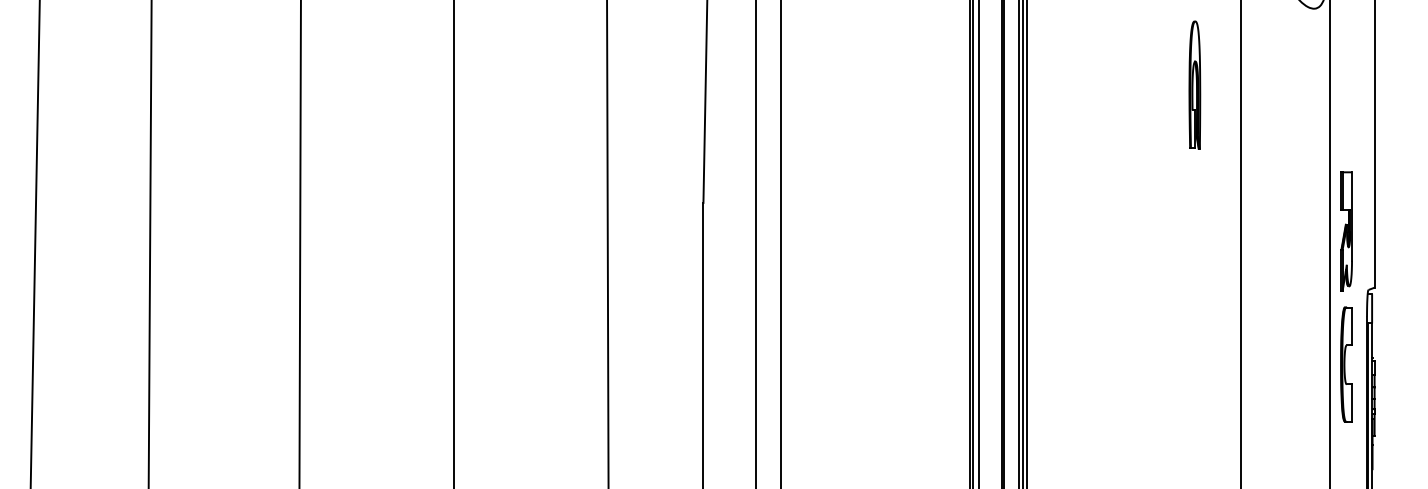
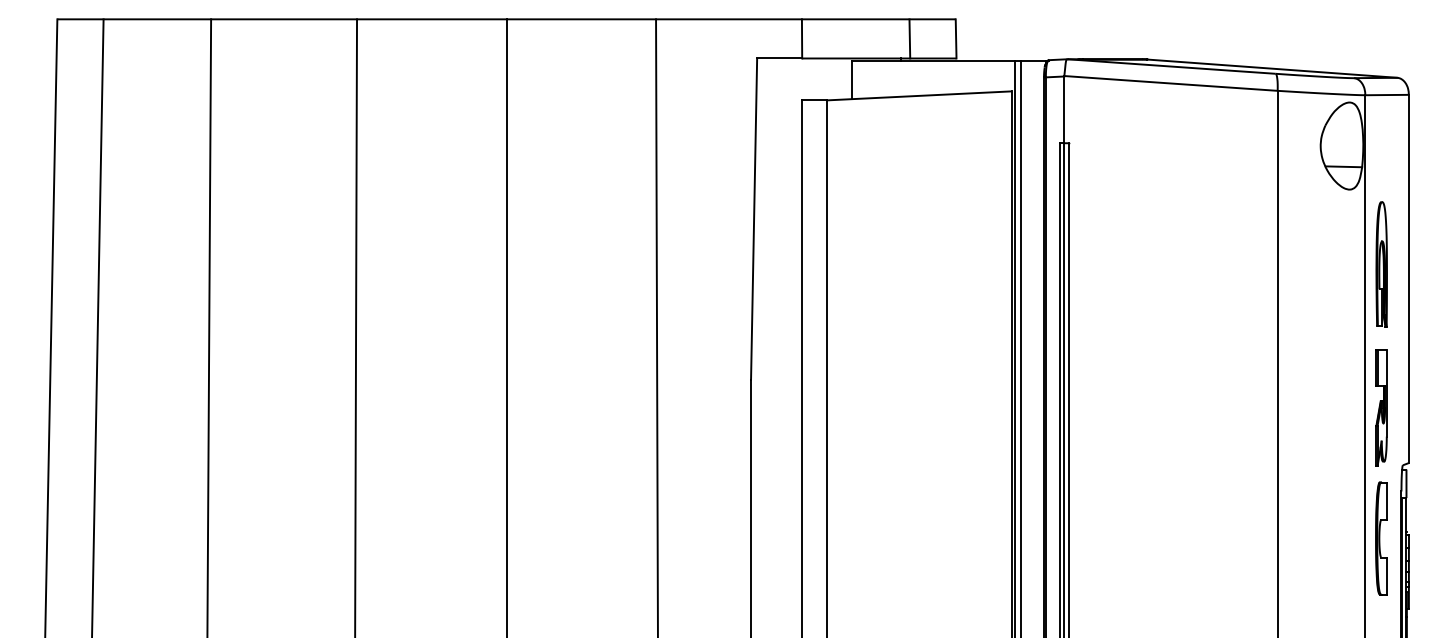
part: (1194, 85) -> (1381, 264), moved

